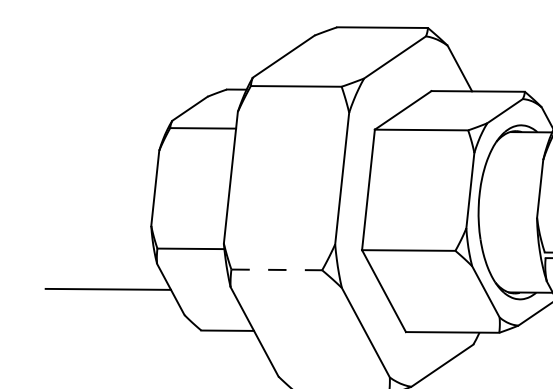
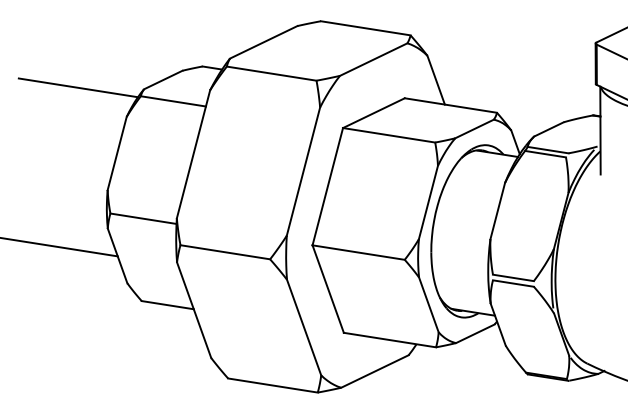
line: (106, 128) -> (77, 87), added
line: (277, 270) -> (225, 252), dashed -> solid

